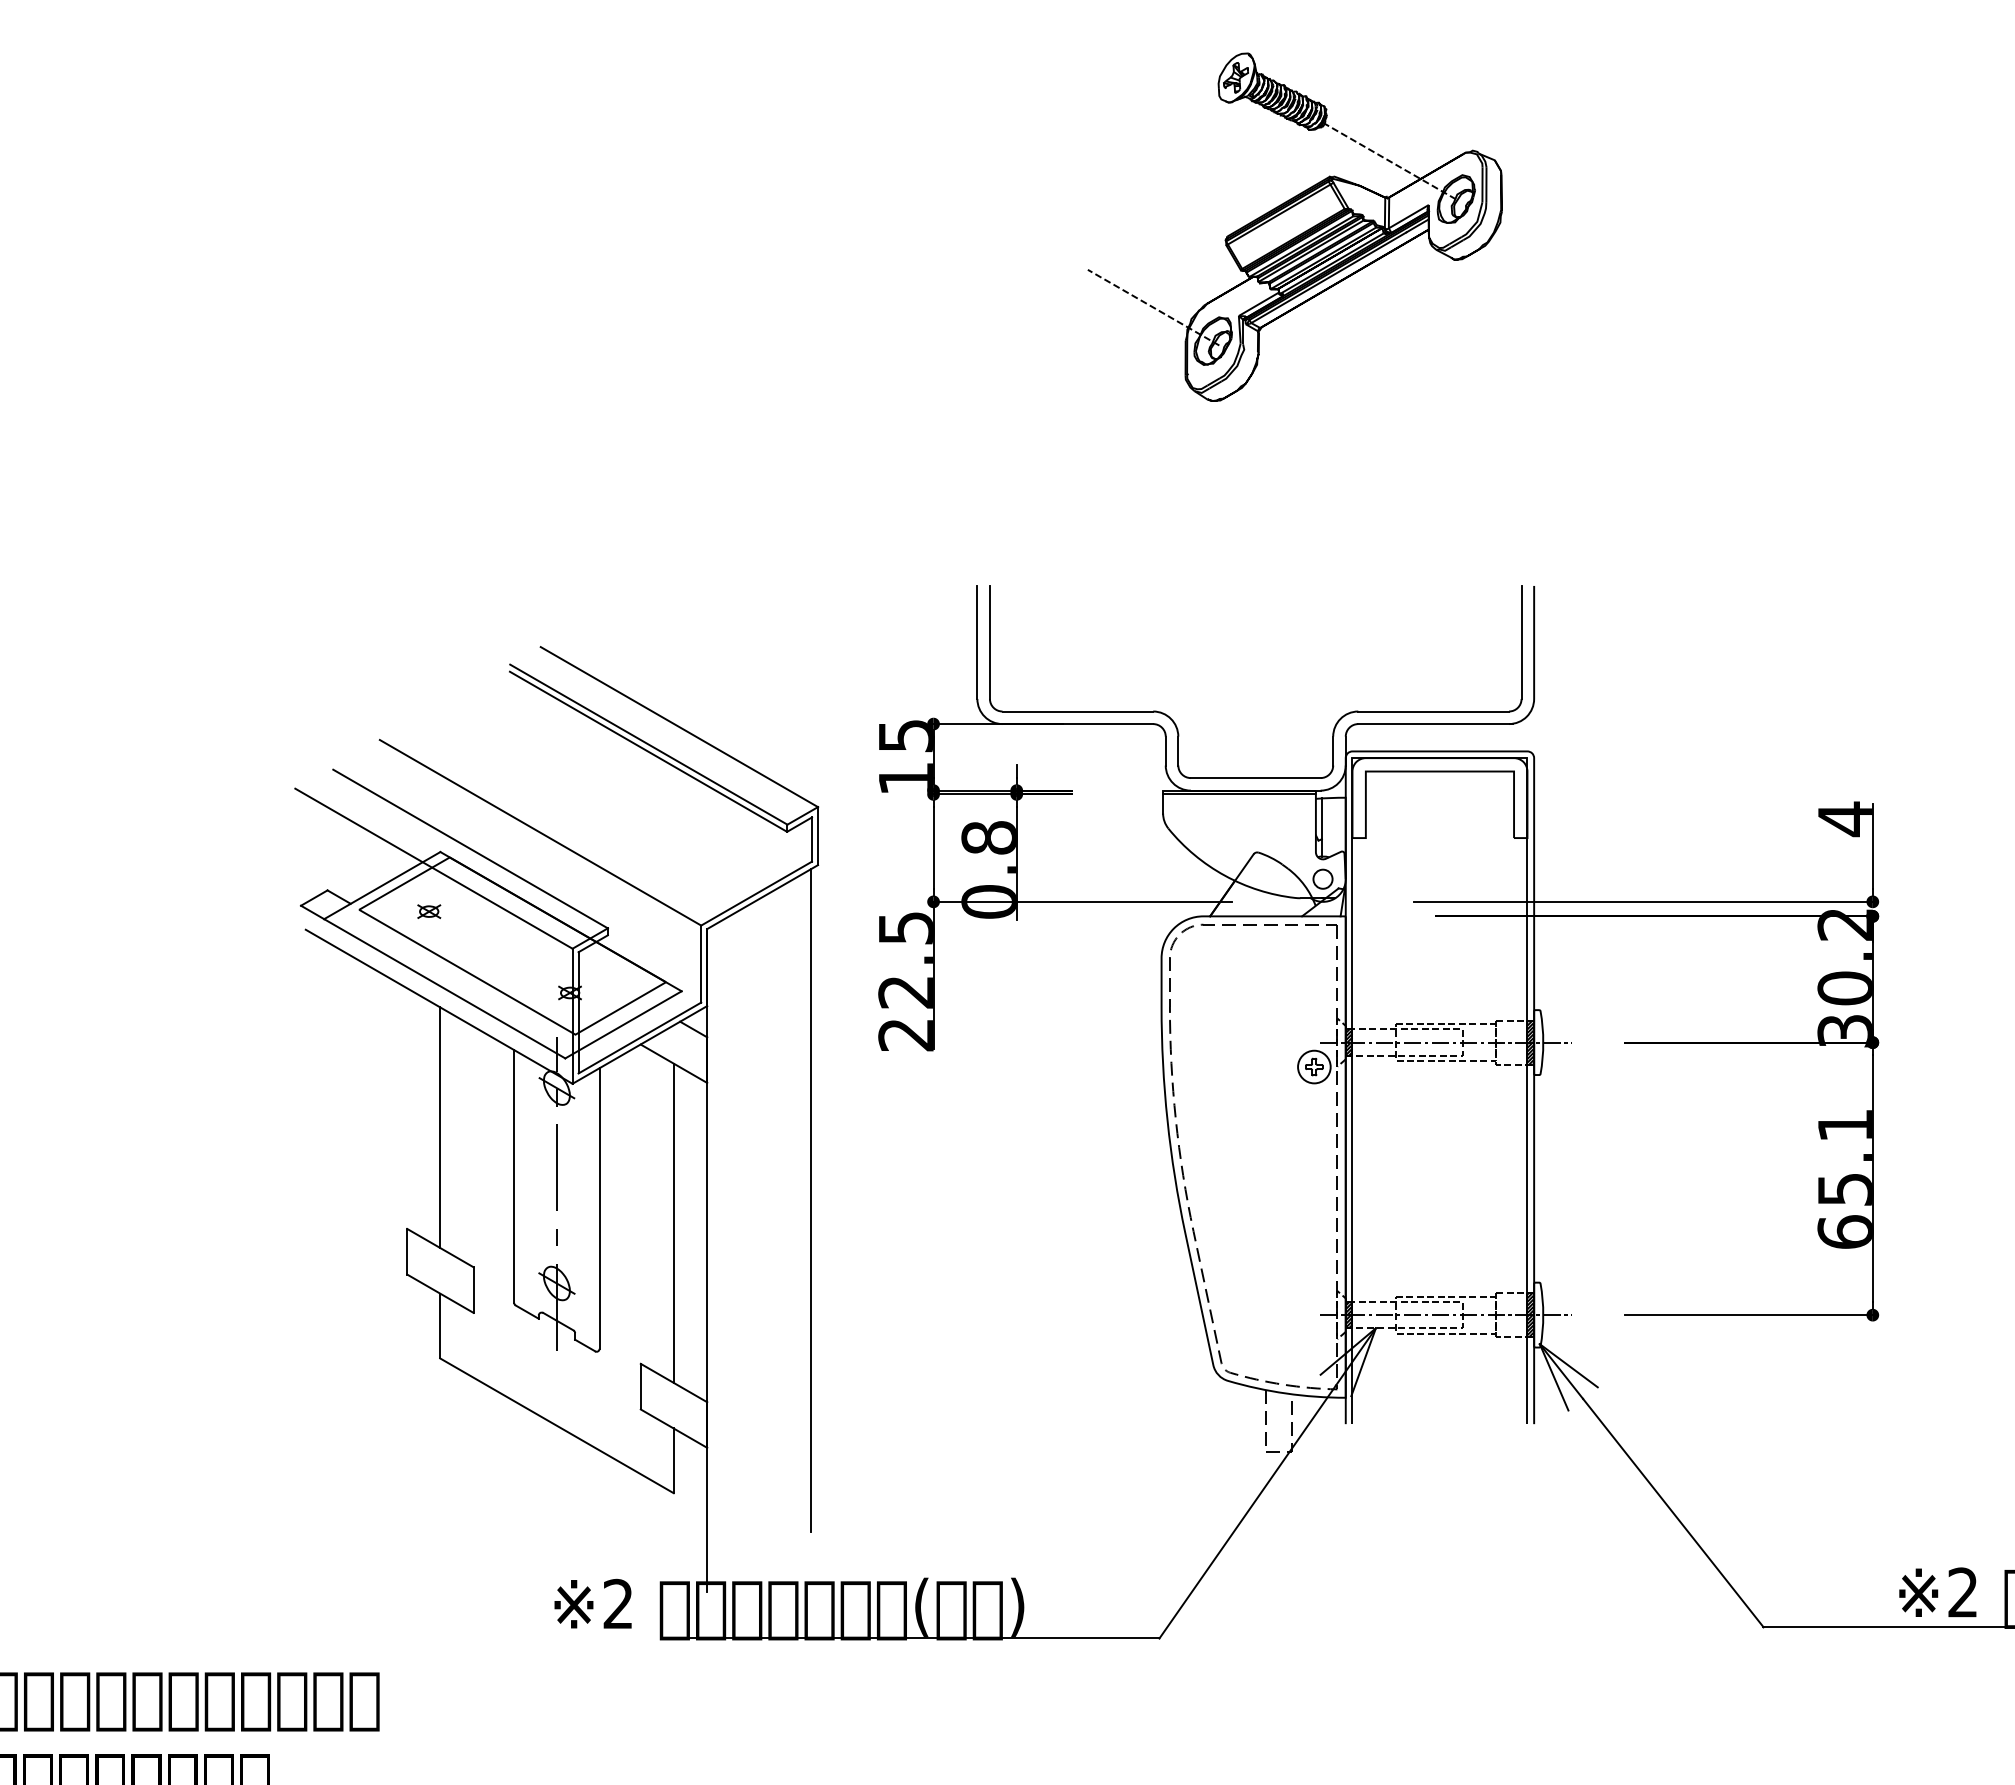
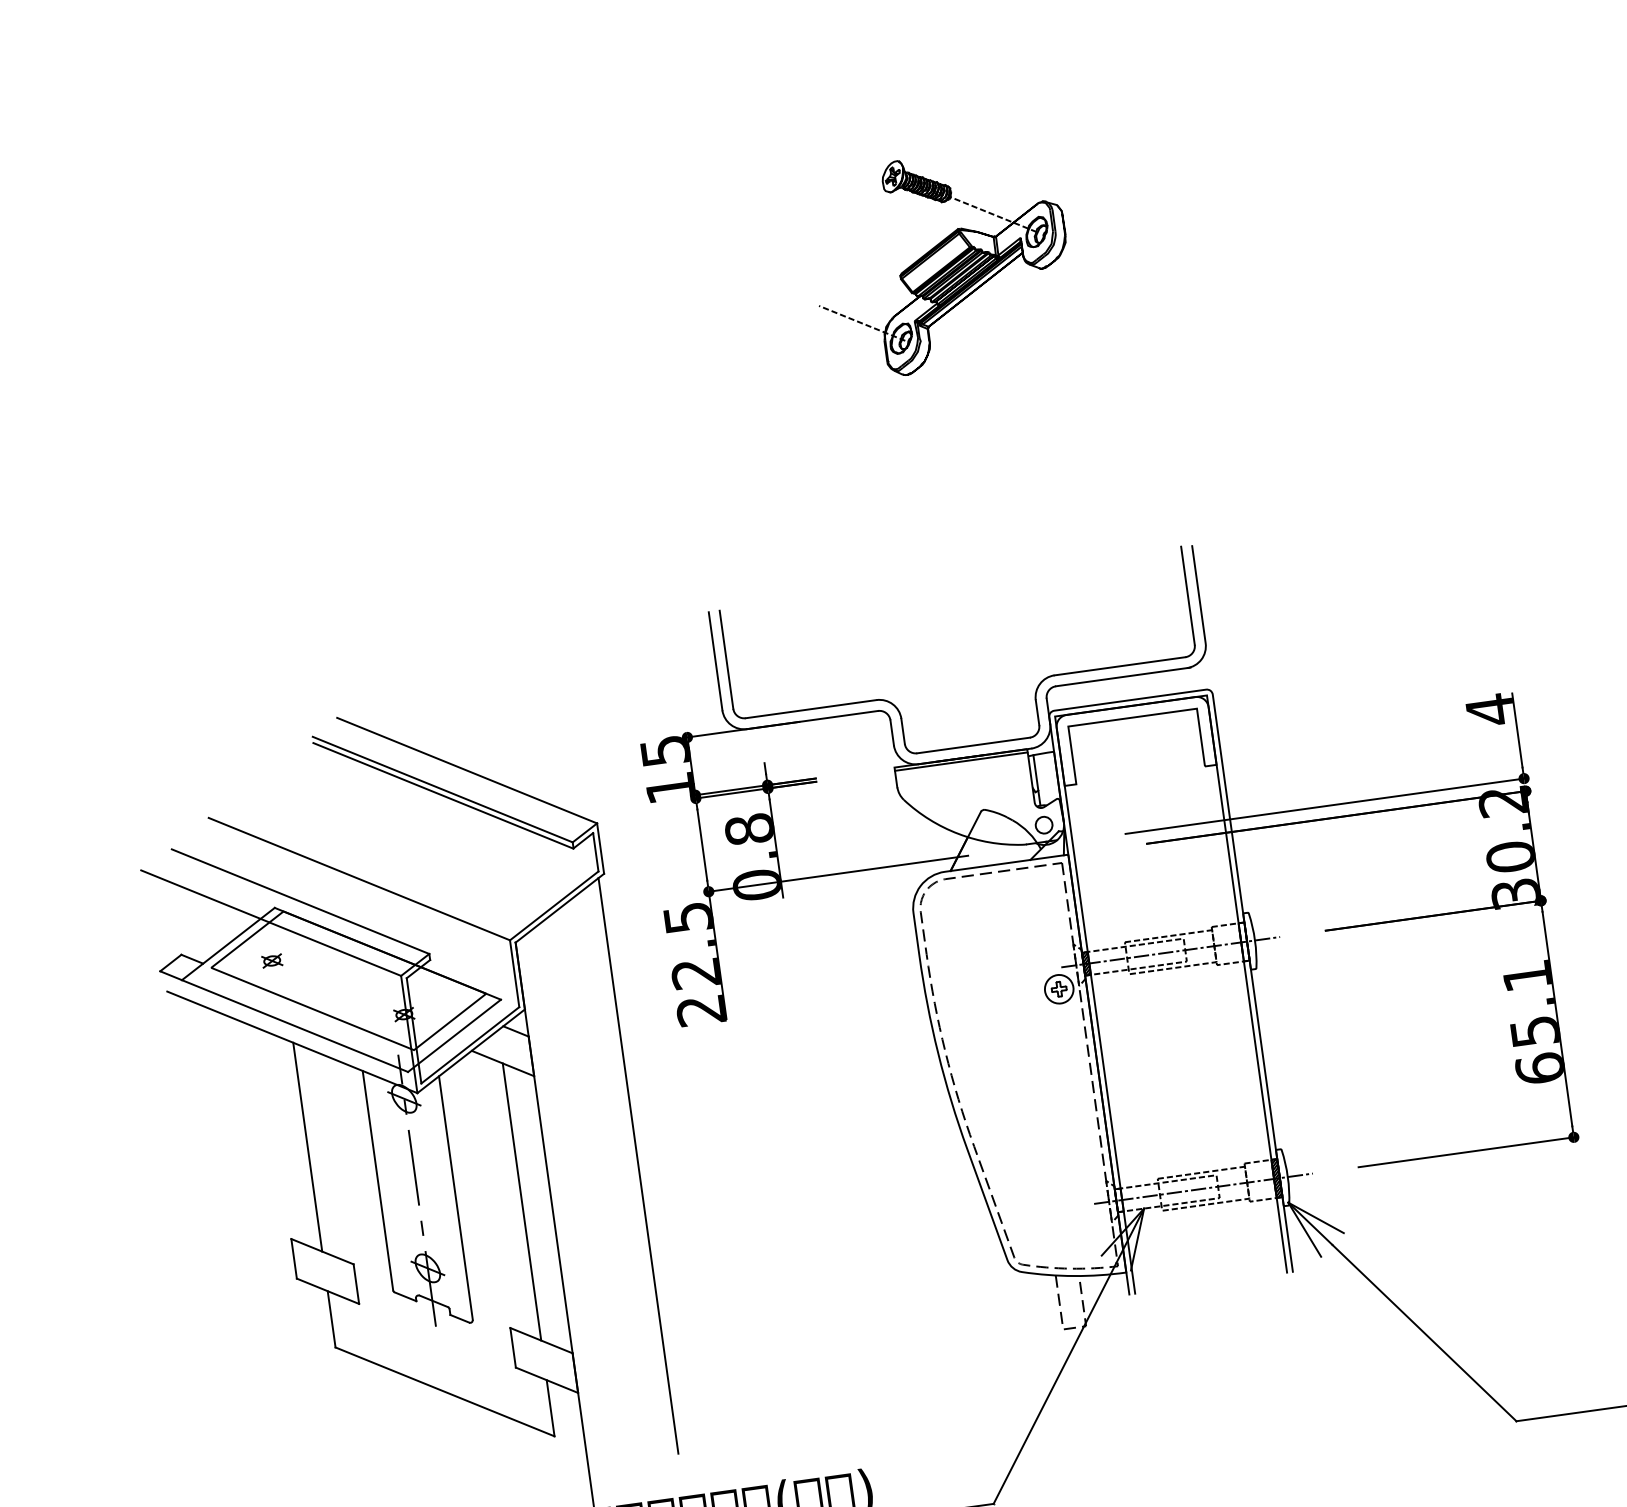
part: (1294, 226) -> (940, 262), size x0.7
hatch: (1530, 1042) -> (1243, 941), removed
hatch: (1348, 1314) -> (1118, 1199), removed

